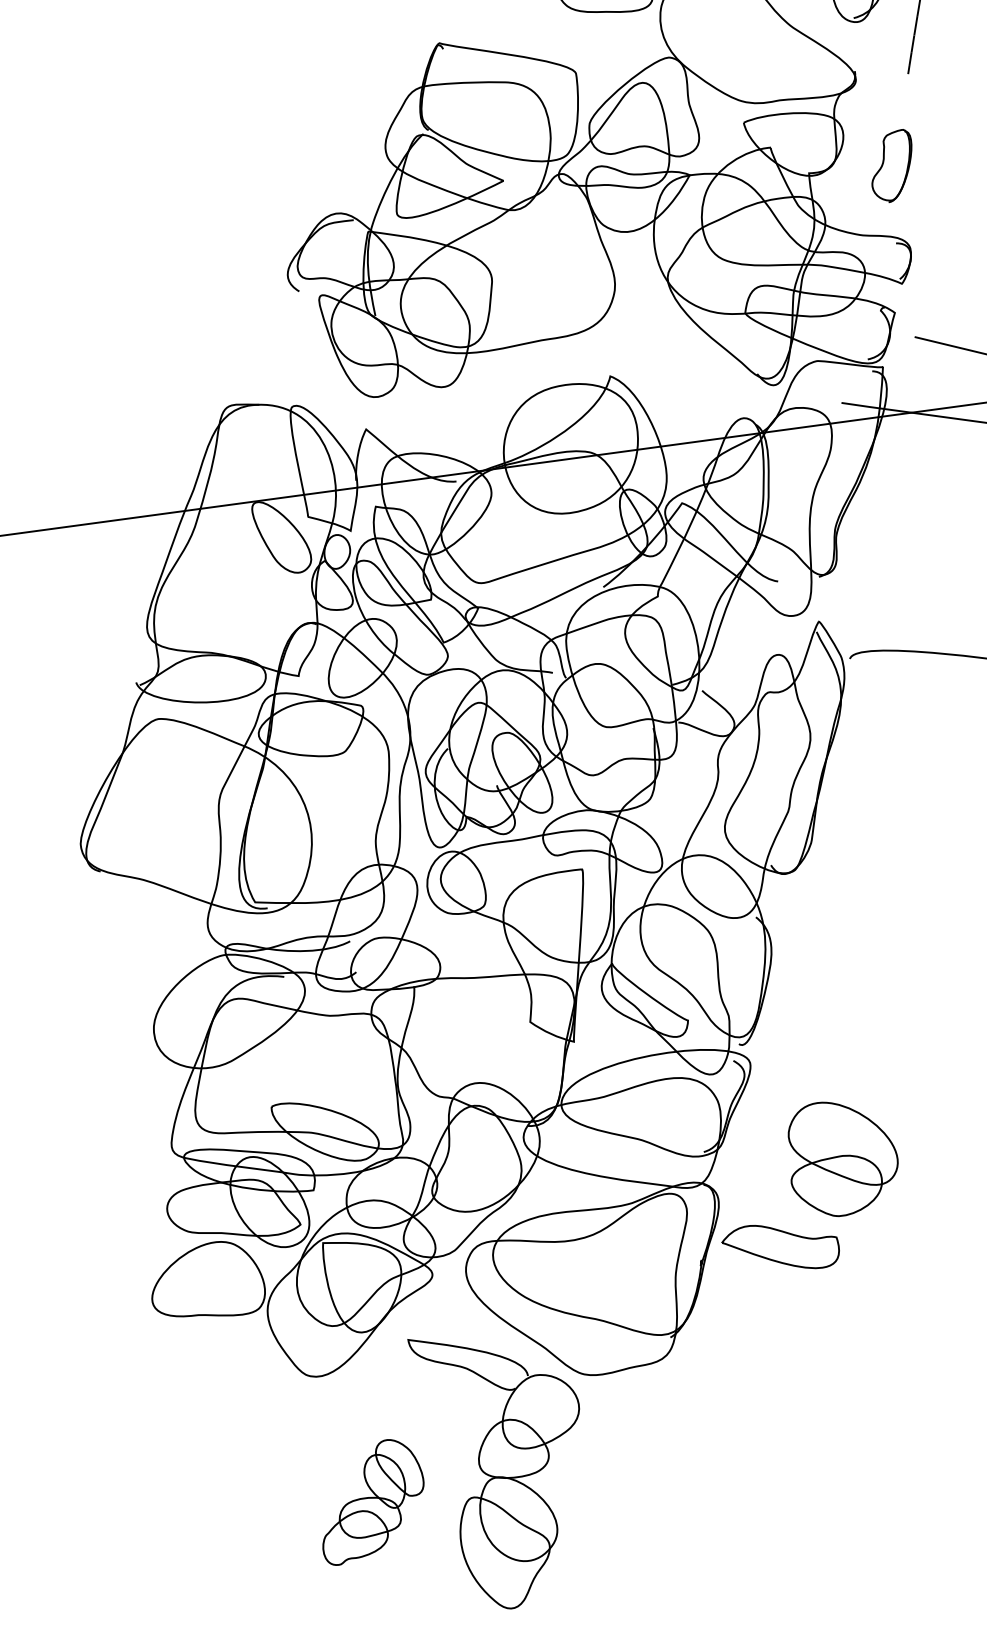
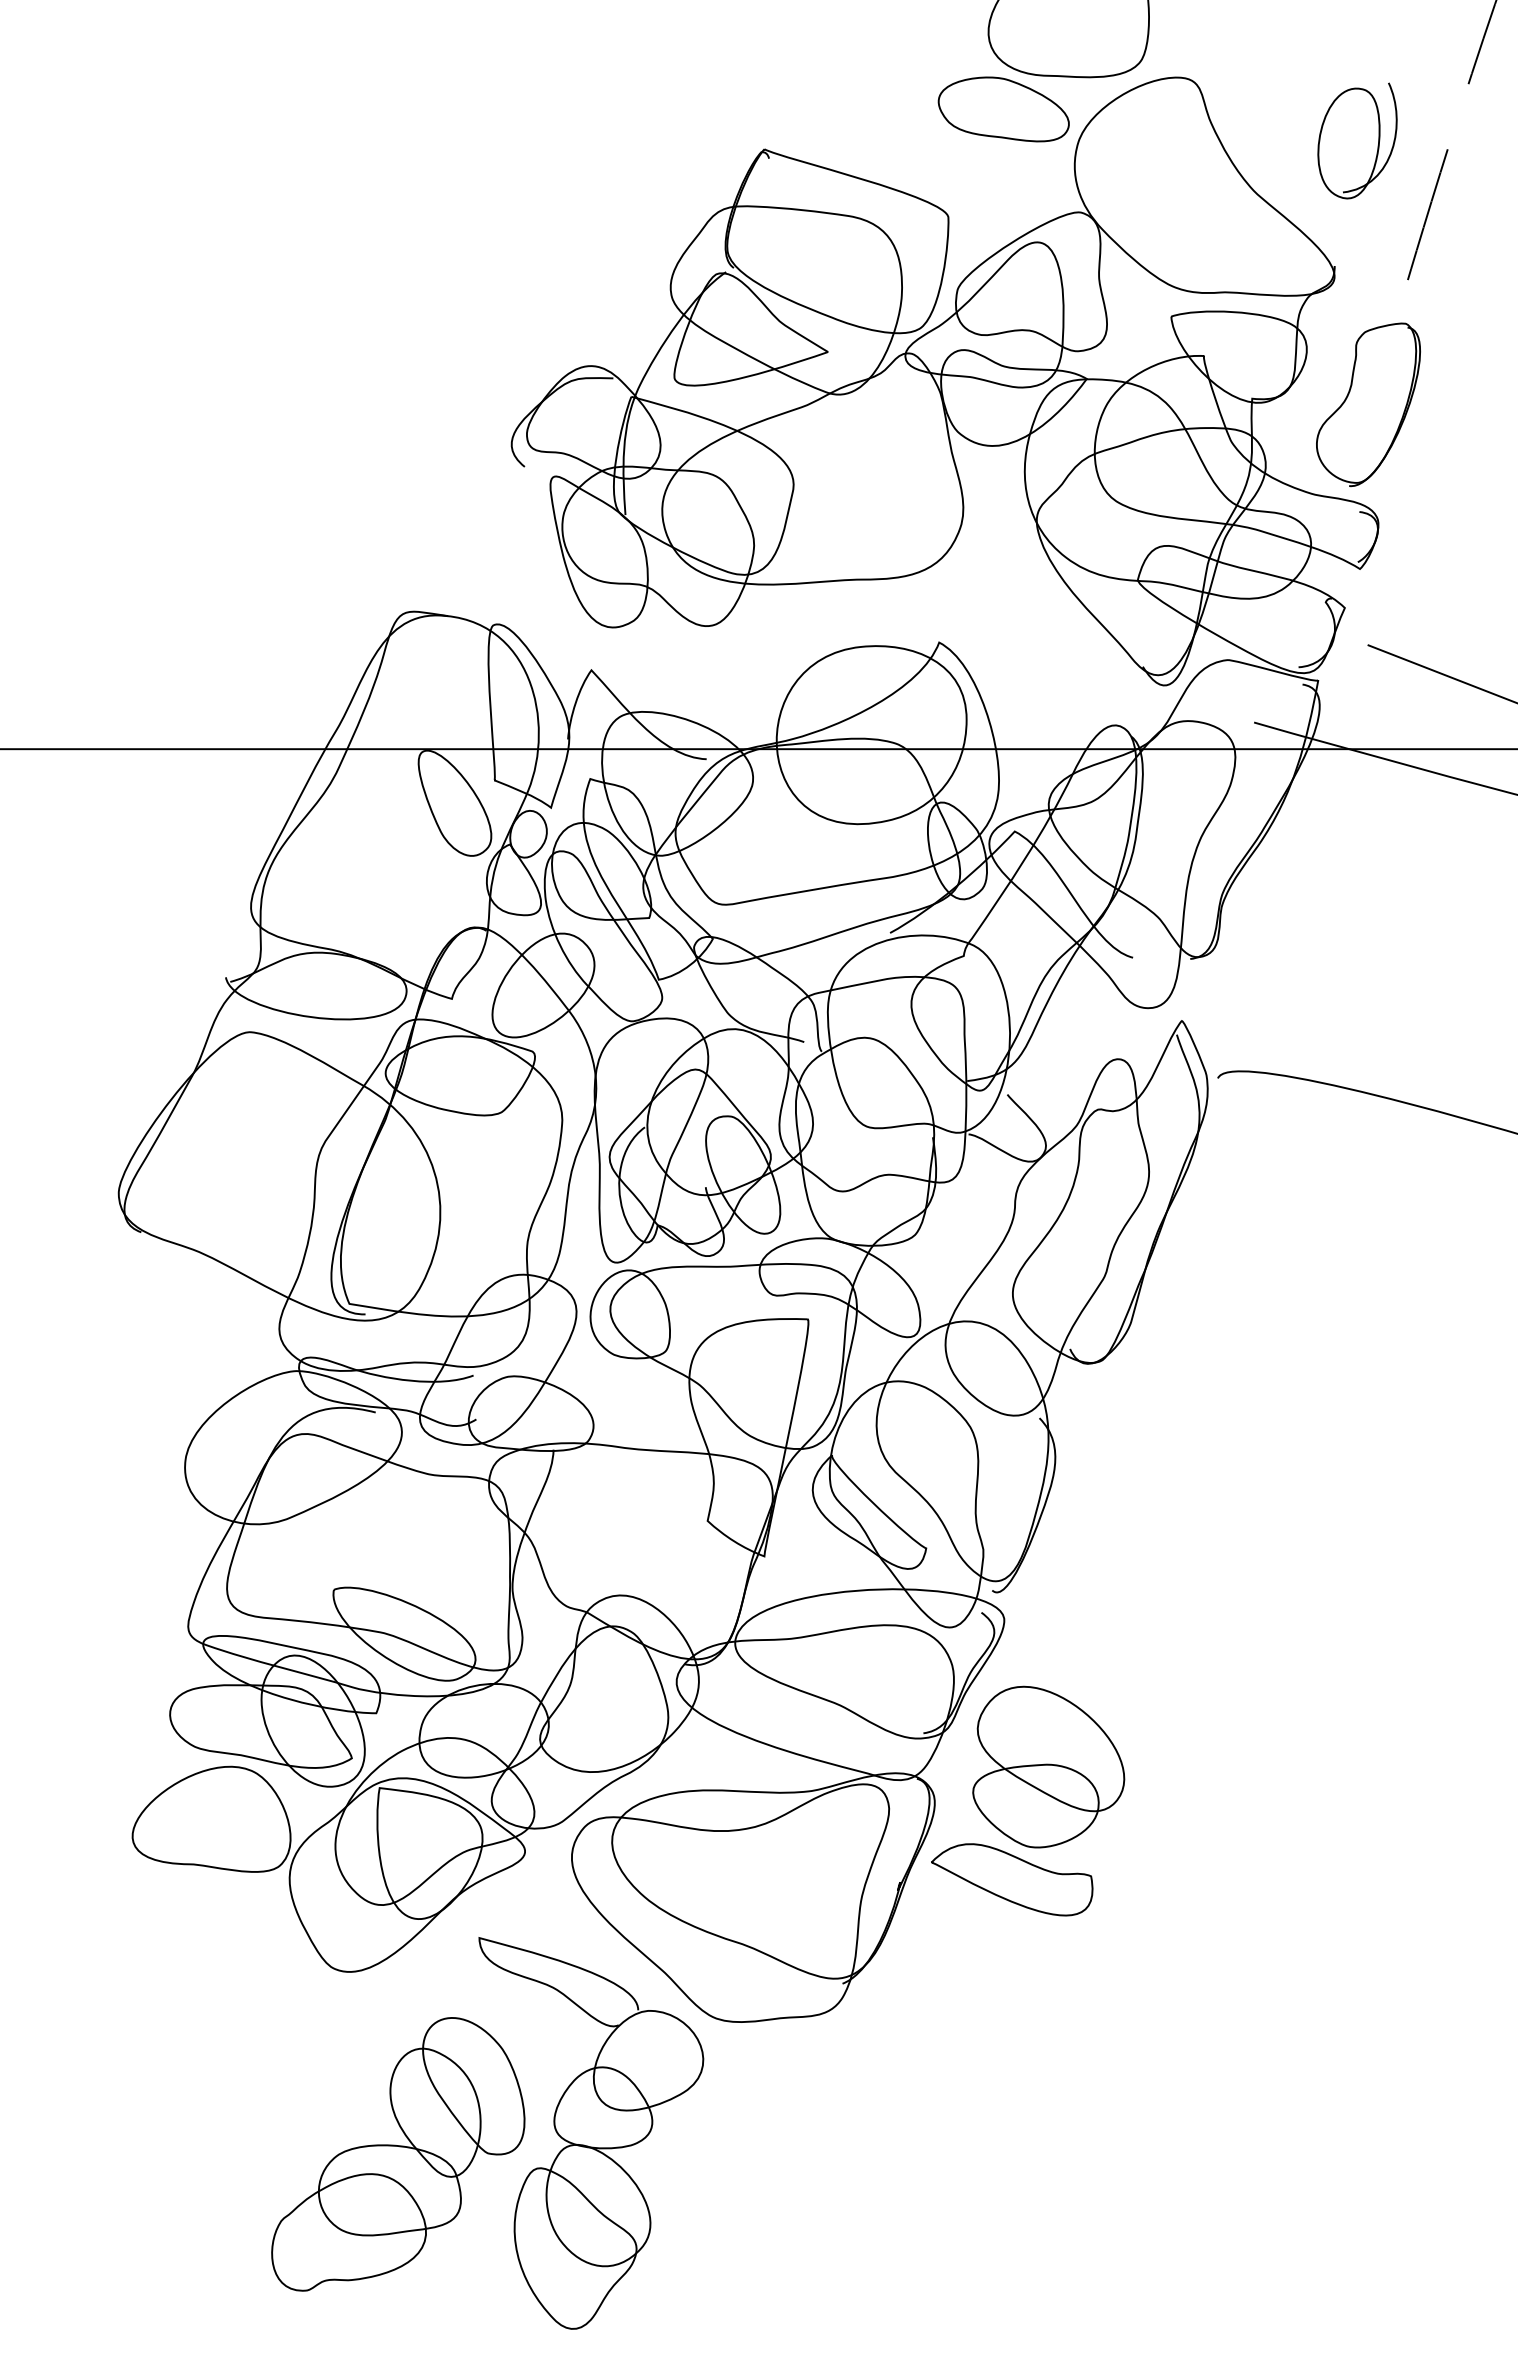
part: (892, 166) -> (1368, 404), size x1.67
part: (842, 1157) -> (1048, 1766), moved
part: (371, 1501) -> (398, 2154), size x1.67

